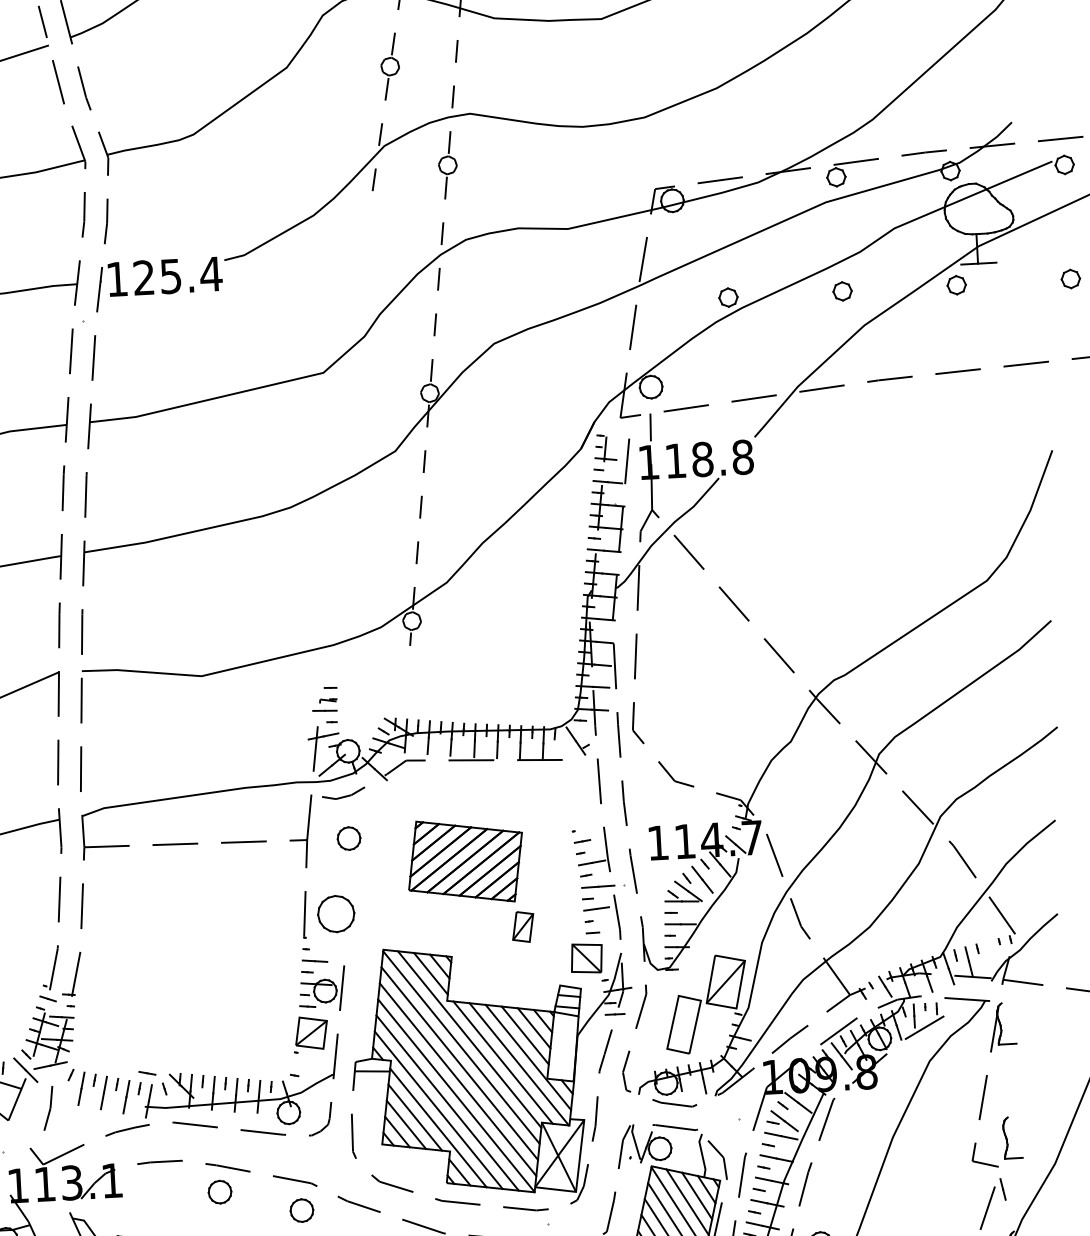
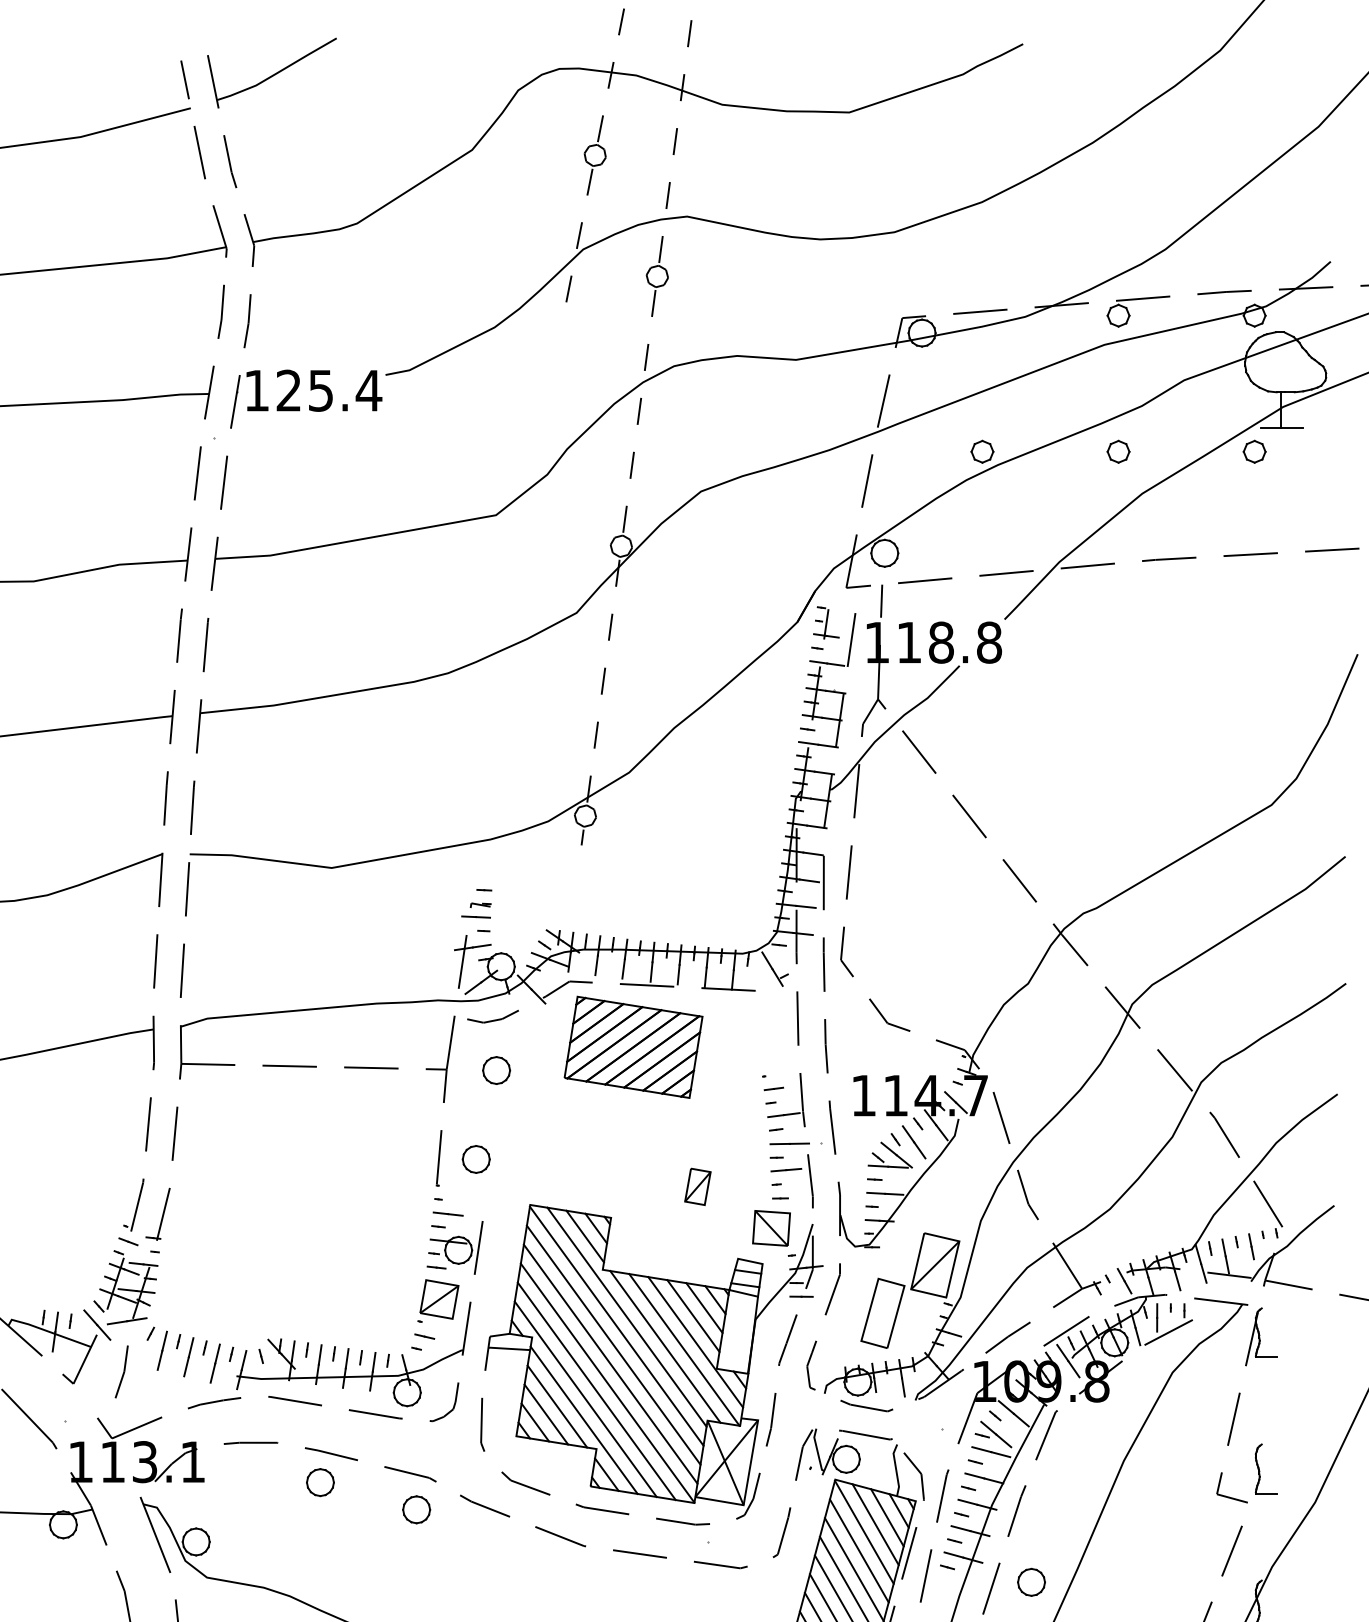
part: (465, 860) -> (633, 1046), moved
part: (335, 914) -> (475, 1159), size x0.62
line: (147, 1073) -> (424, 1336), moved
line: (1003, 1189) -> (1251, 1246), moved

